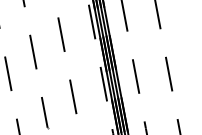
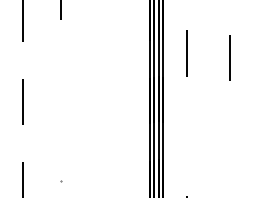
line: (92, 22) -> (143, 55), removed
line: (61, 34) -> (101, 64), removed
line: (33, 51) -> (60, 79), removed
line: (168, 74) -> (229, 141), removed
line: (135, 75) -> (186, 135), removed
line: (103, 84) -> (143, 138), removed
line: (72, 96) -> (100, 146), removed
line: (44, 111) -> (60, 159), removed

